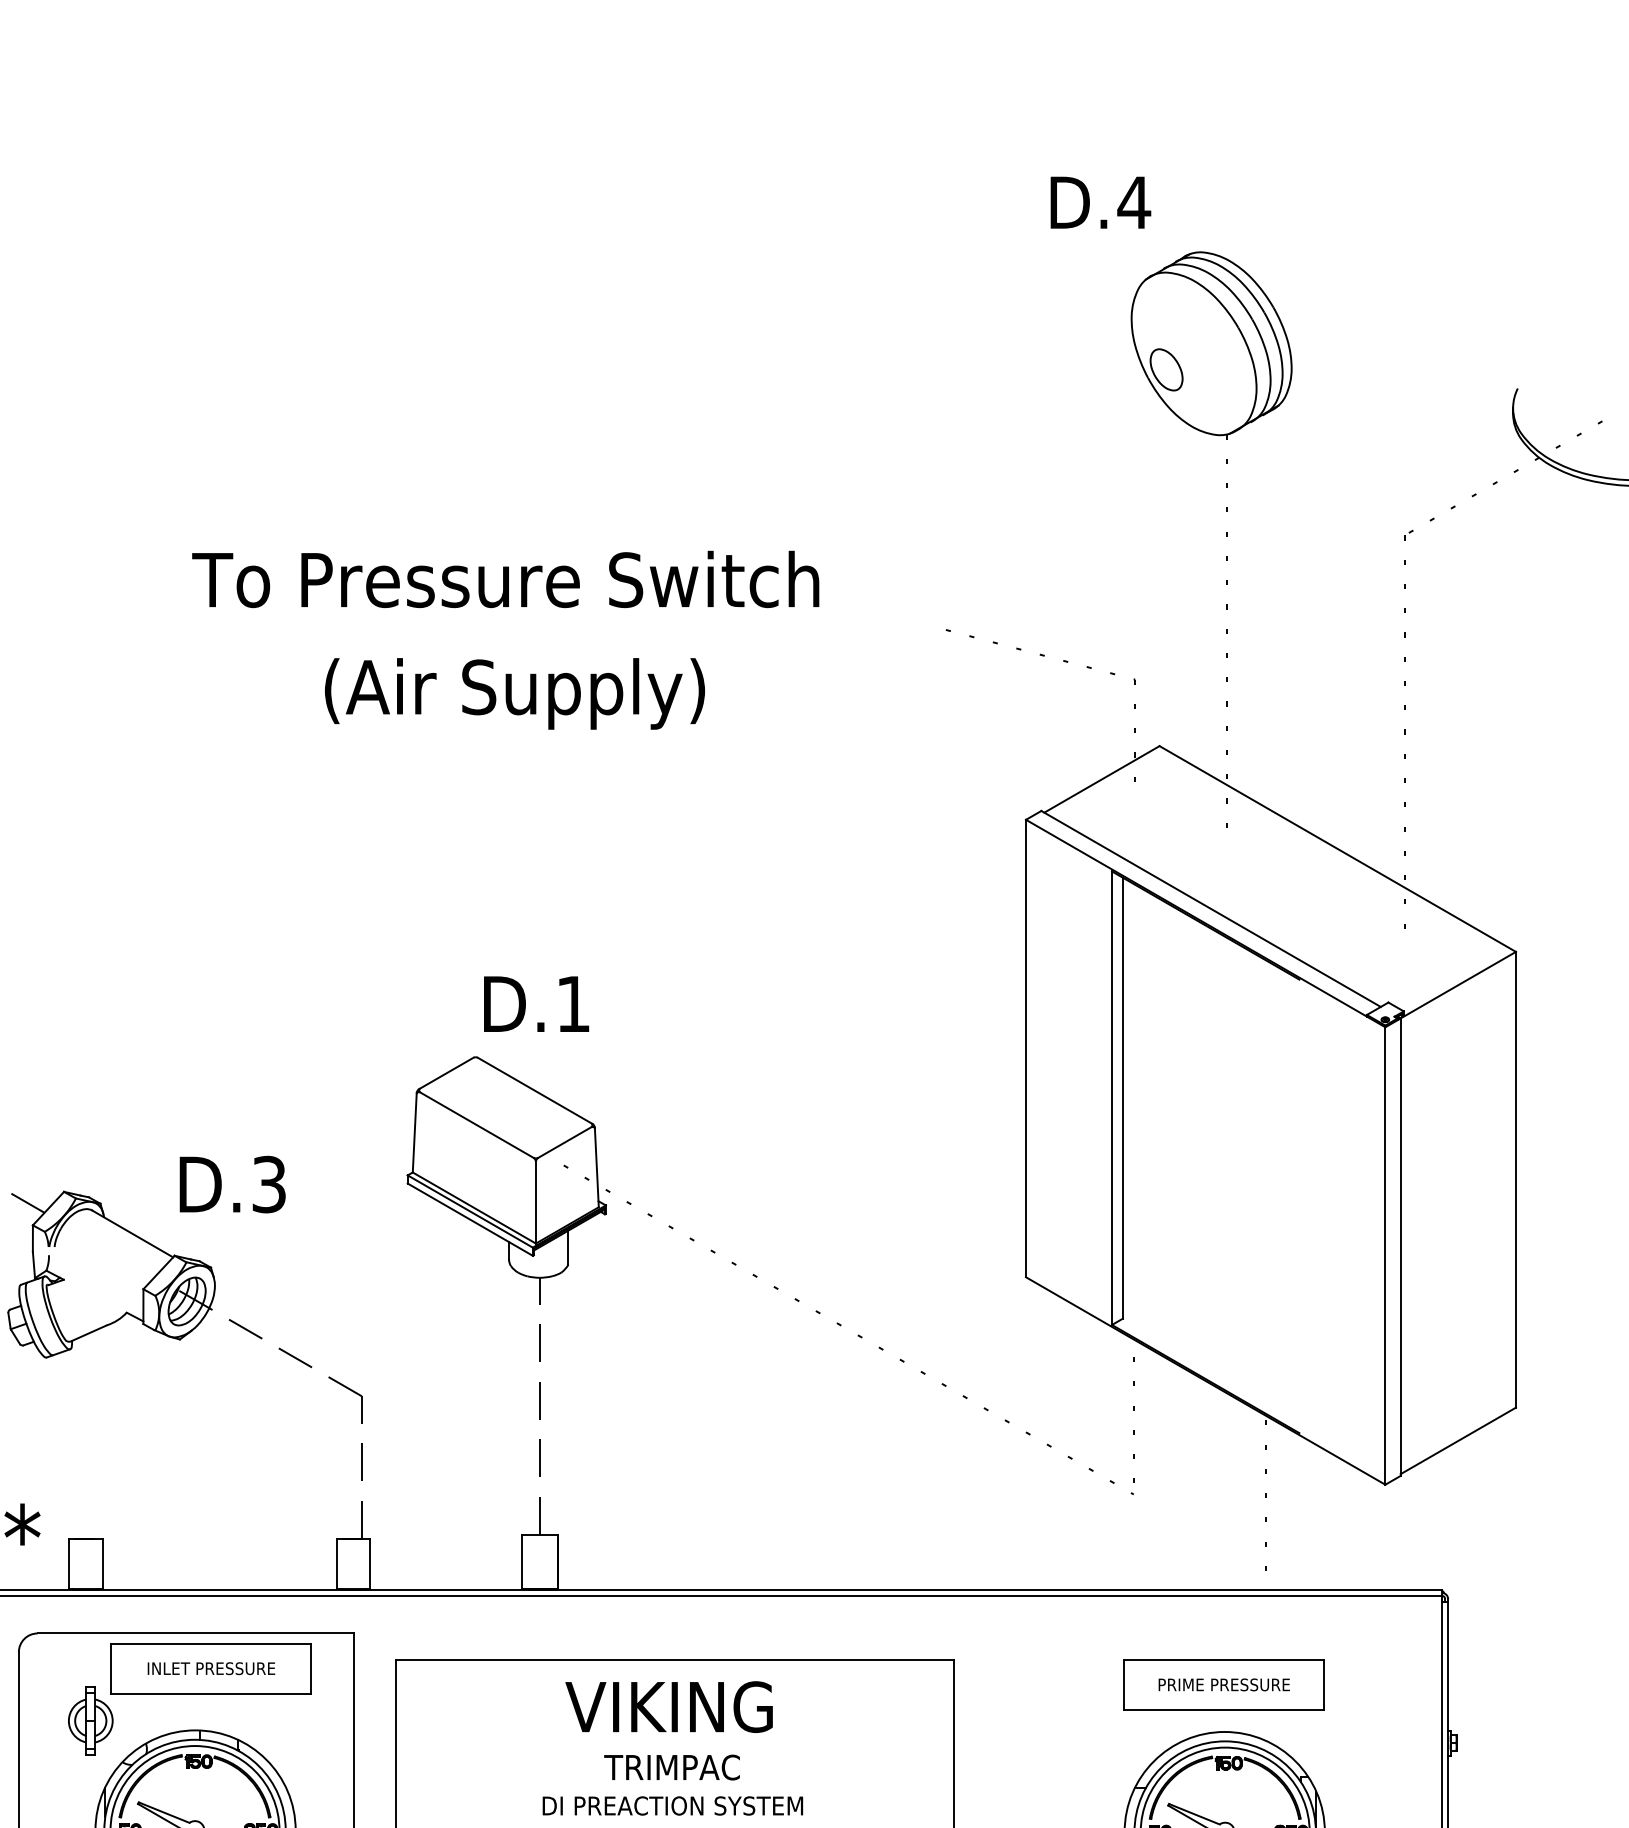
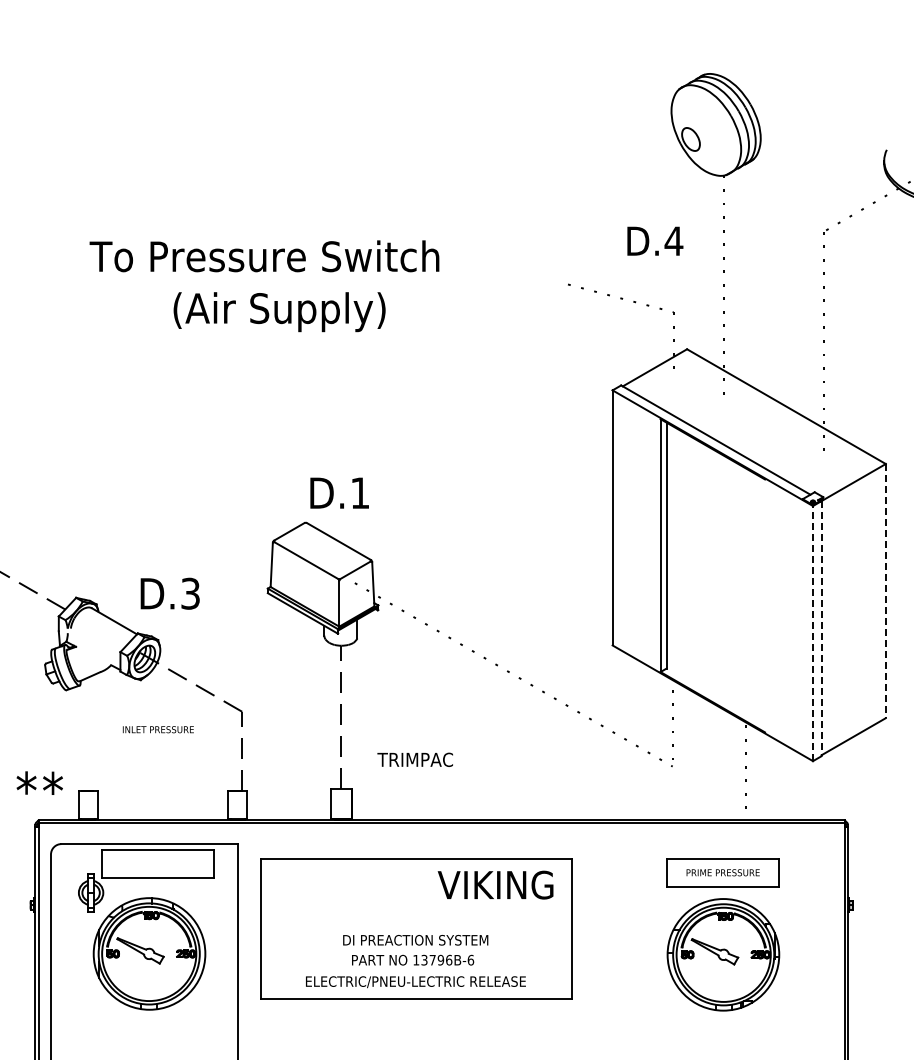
text: (1101, 201) -> (655, 240), moved
text: (505, 579) -> (264, 256), moved
text: (514, 694) -> (279, 312), moved
line: (1515, 1180) -> (885, 591), solid -> dashed
line: (1400, 1246) -> (821, 628), solid -> dashed
line: (1386, 1254) -> (813, 632), solid -> dashed
text: (209, 1668) -> (157, 729), moved
text: (668, 1705) -> (495, 884), moved
text: (670, 1766) -> (414, 759), moved

